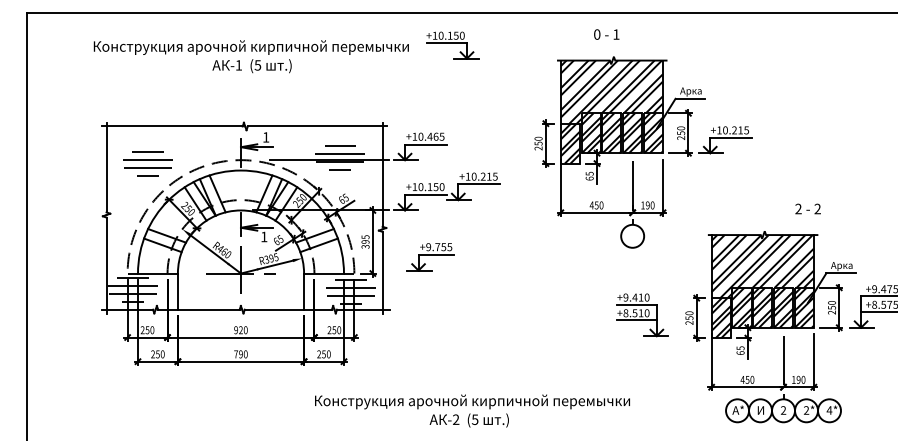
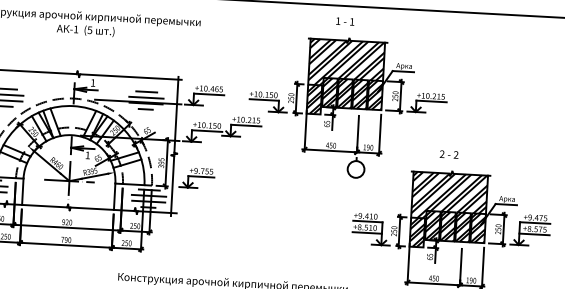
text: (597, 34) -> (338, 21), 0 -> 1
part: (452, 45) -> (268, 102), moved
text: (807, 208) -> (448, 154), moved
part: (430, 257) -> (197, 178), moved
part: (642, 315) -> (371, 229), moved

